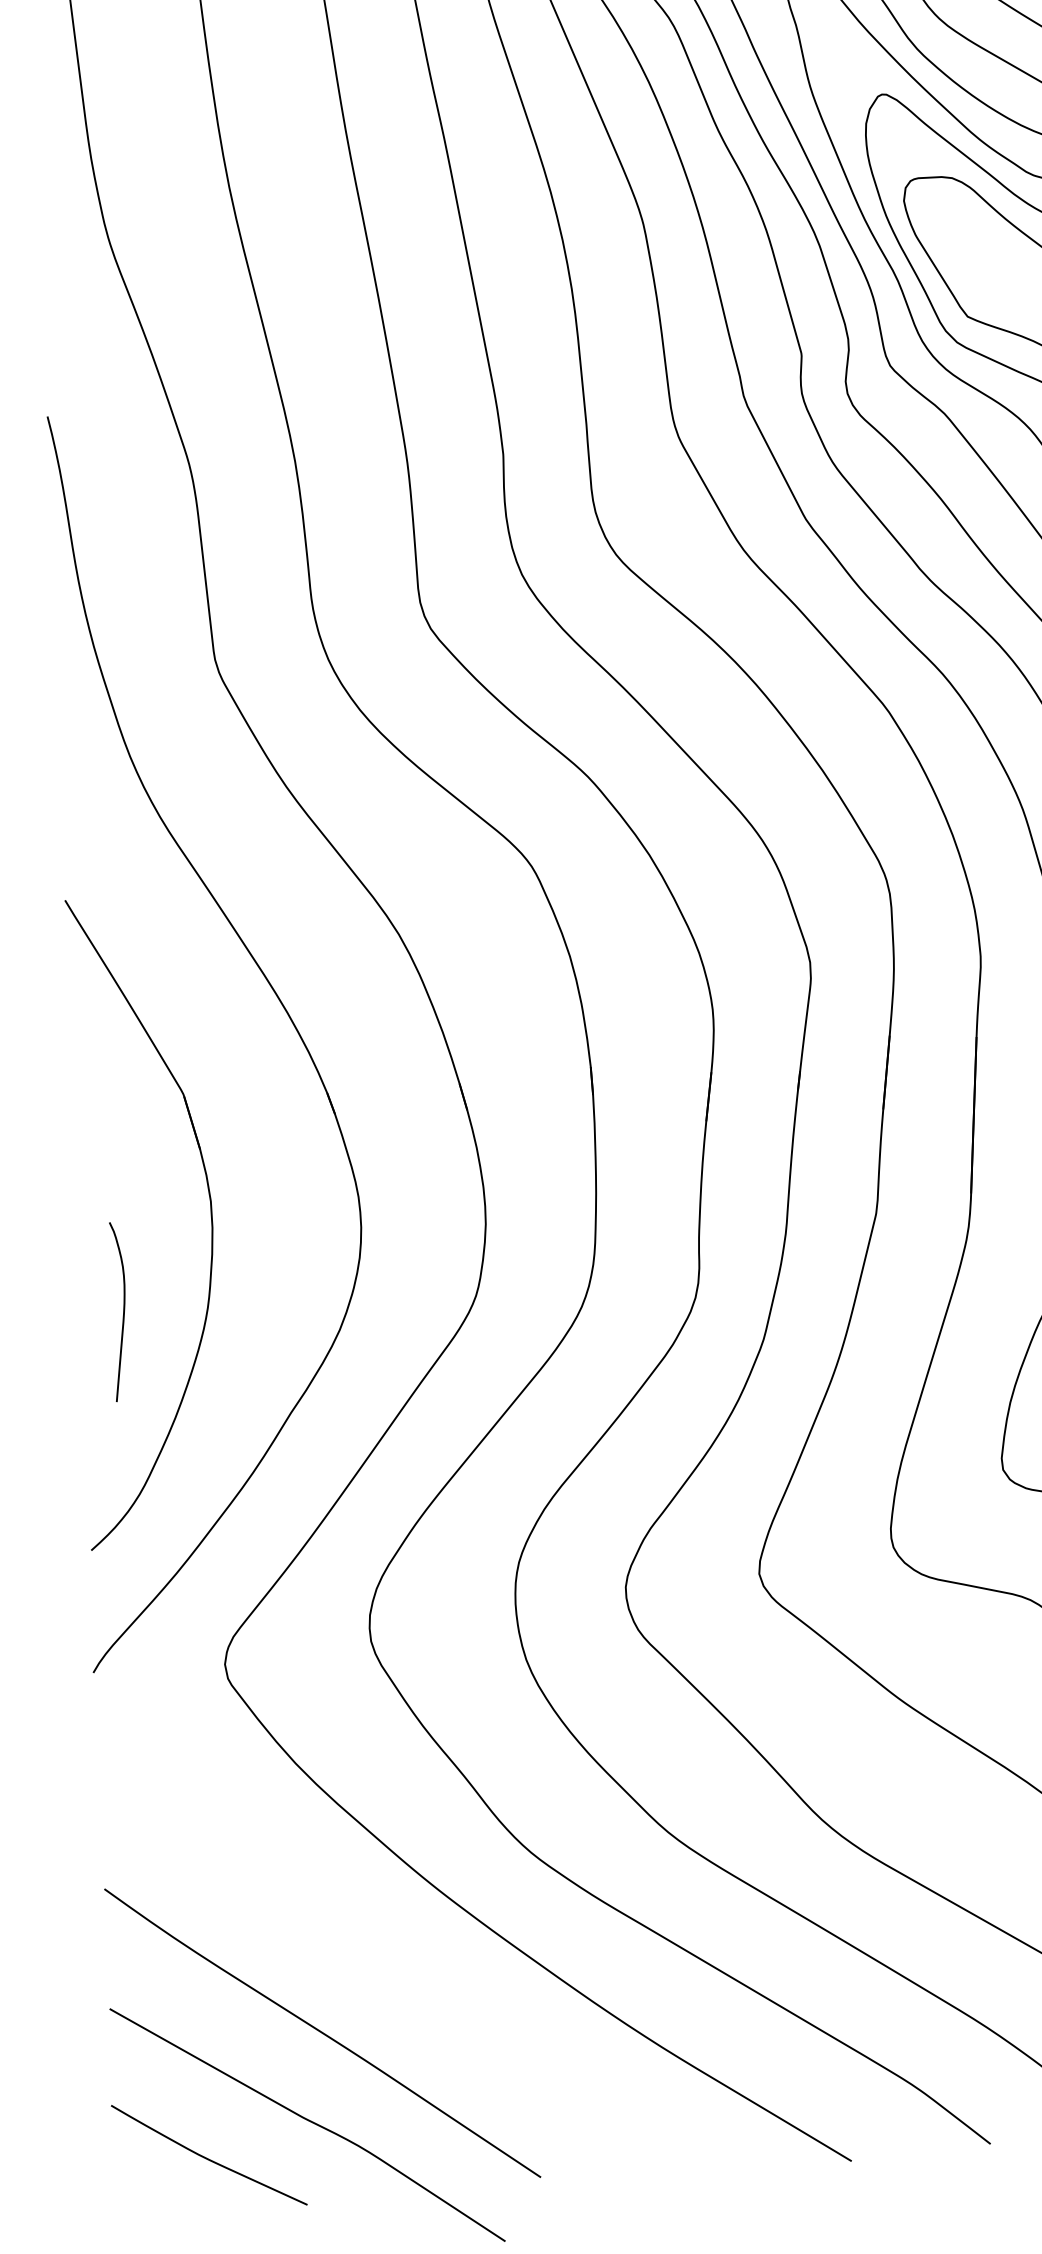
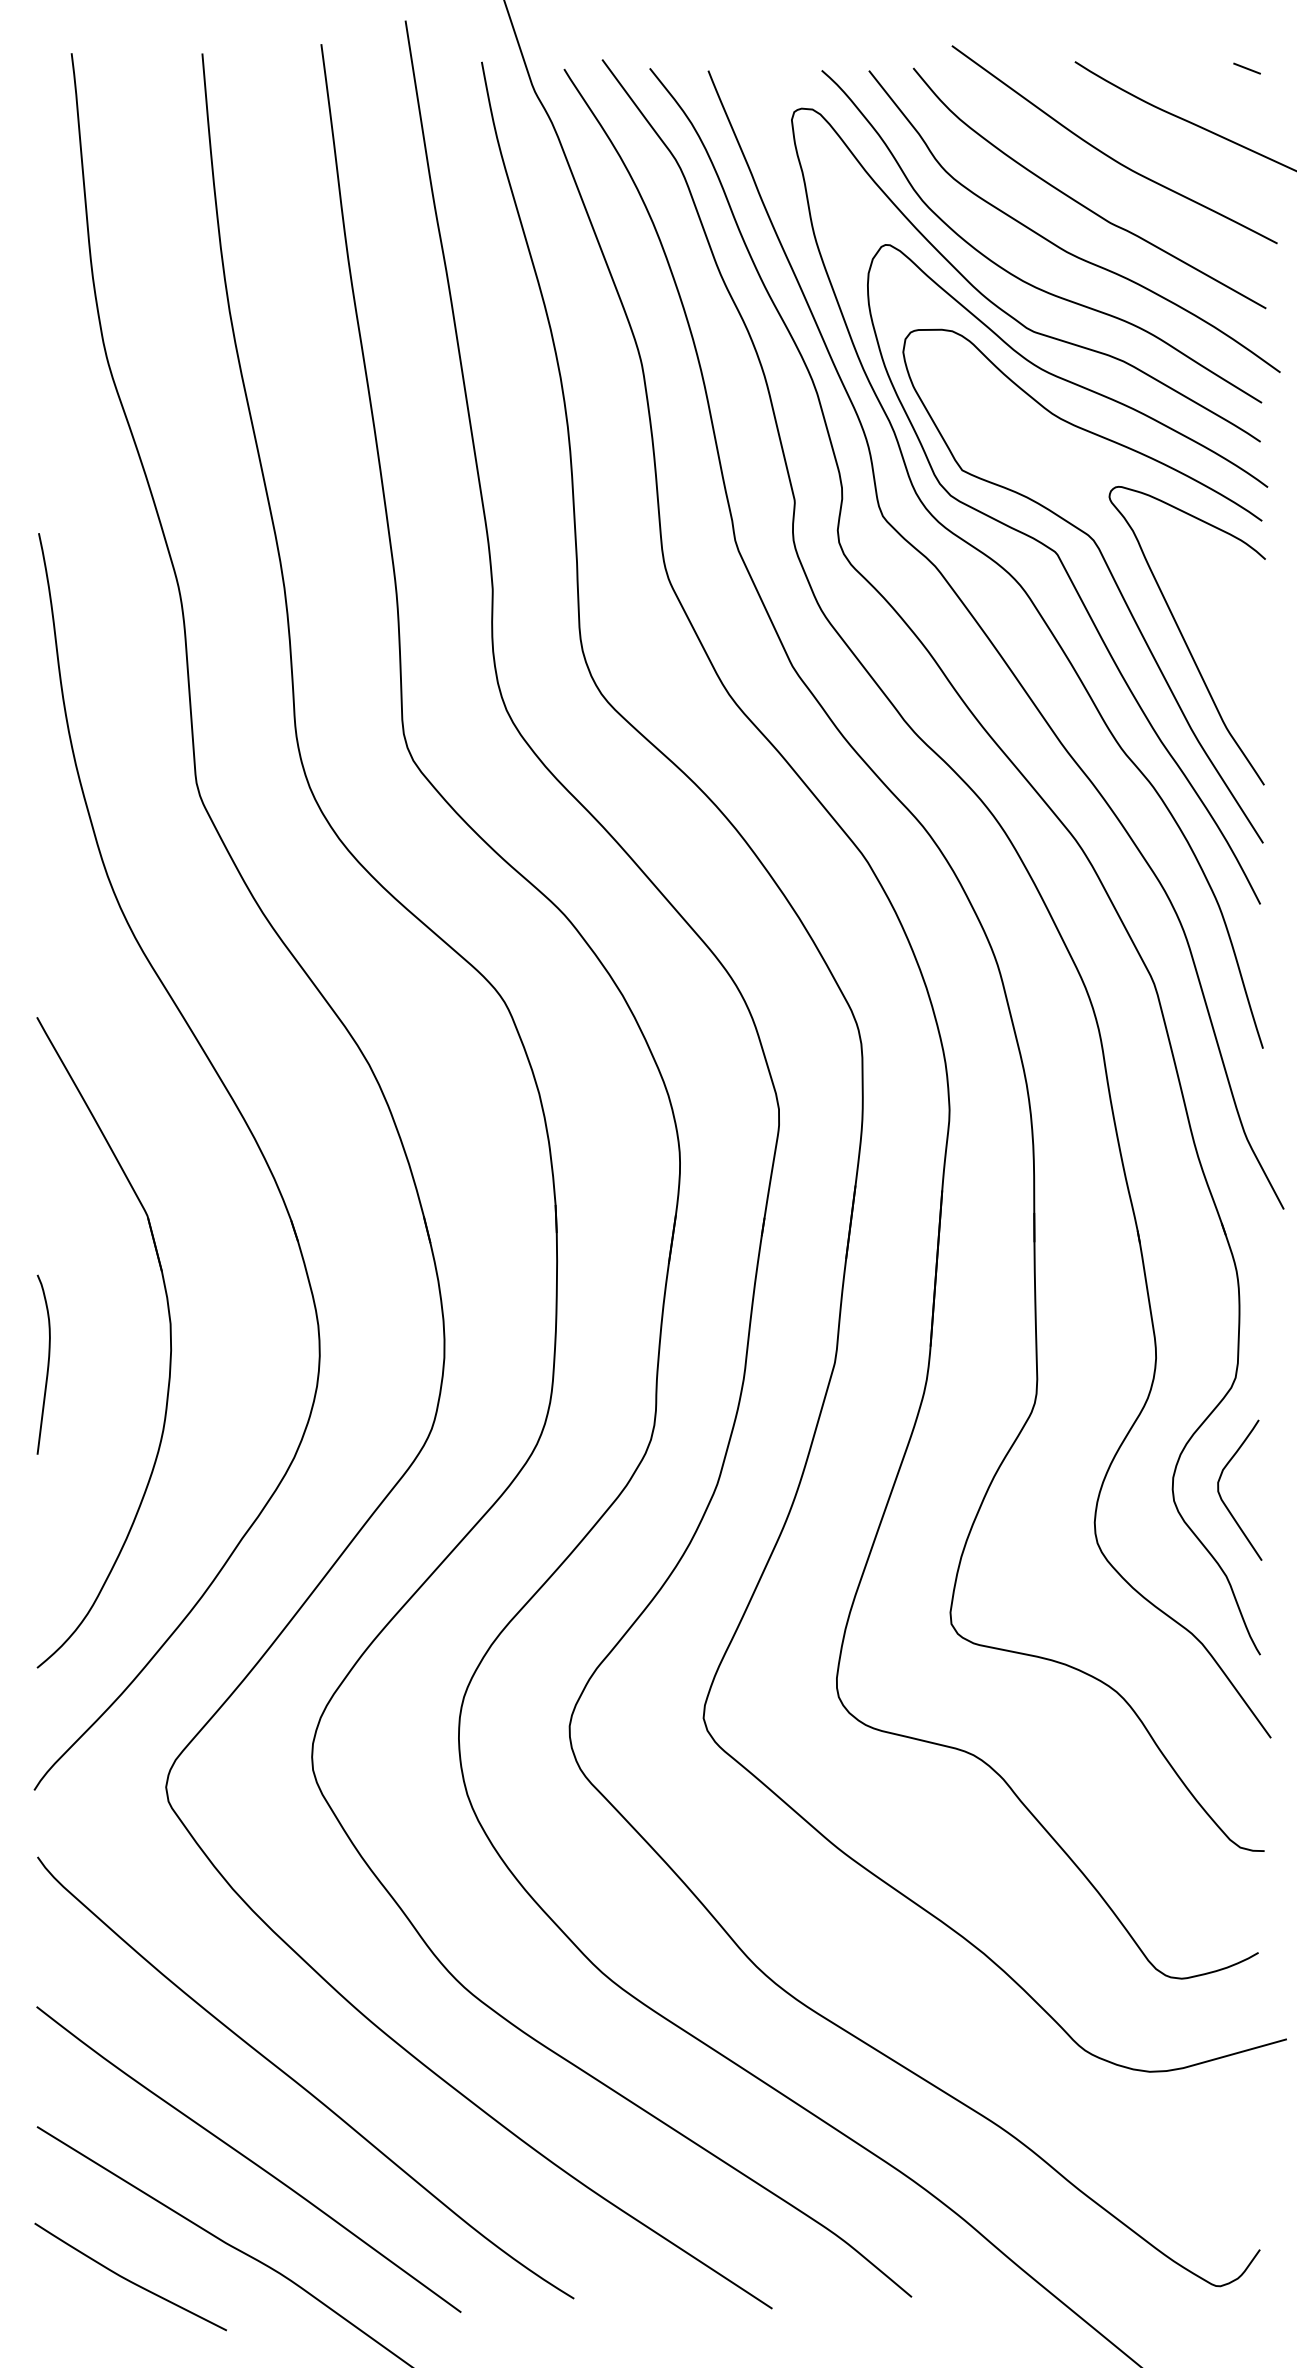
curve: (123, 1311) -> (47, 1364), moved
curve: (370, 1955) -> (299, 2083), added

